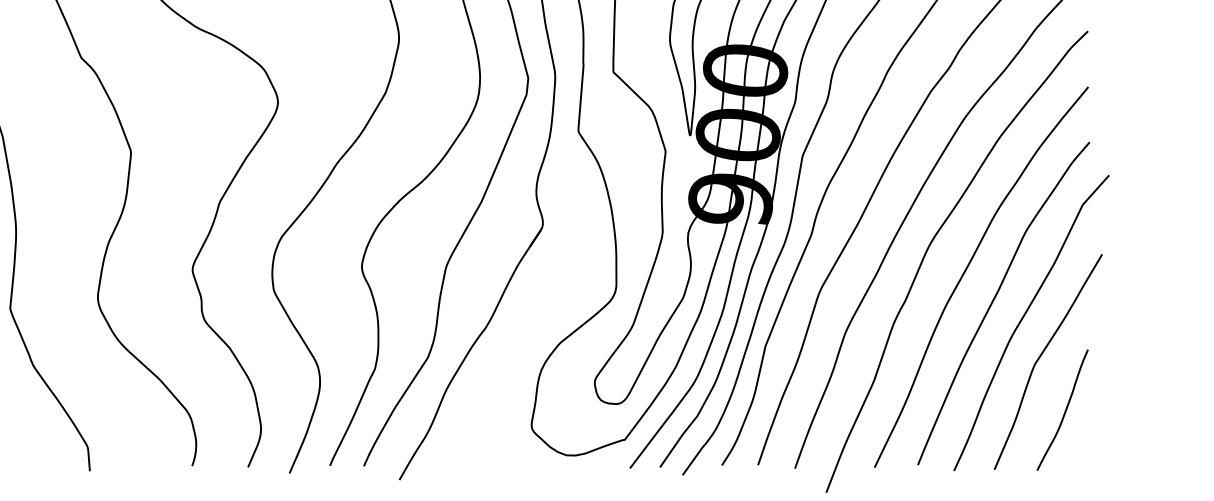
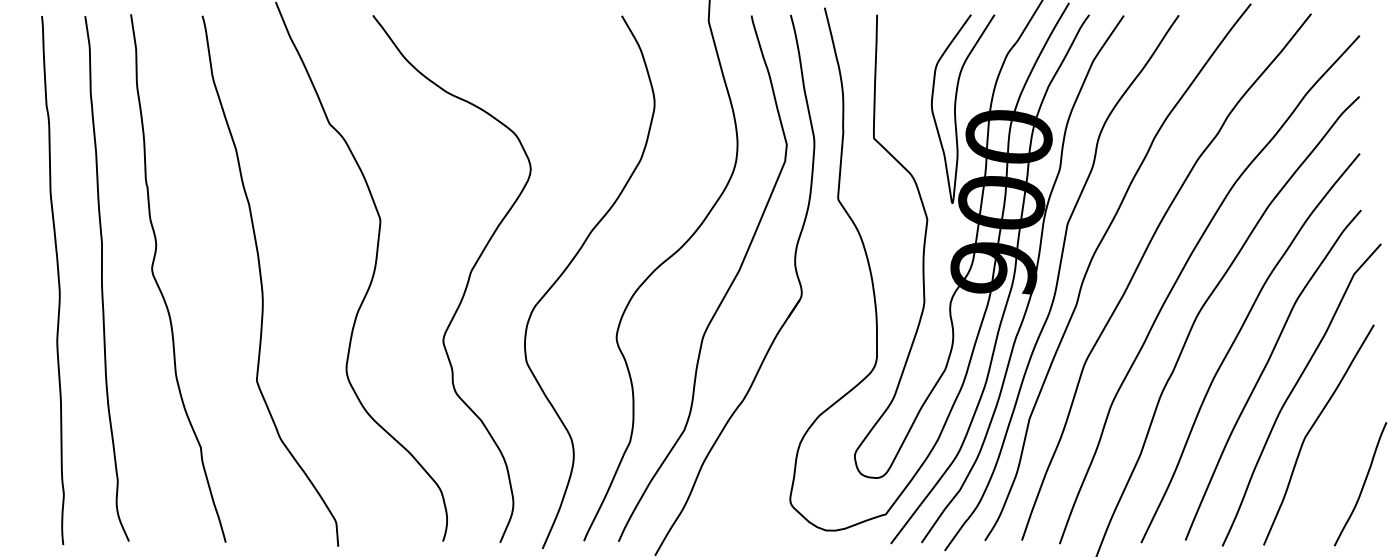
curve: (1064, 411) -> (1362, 485), moved

